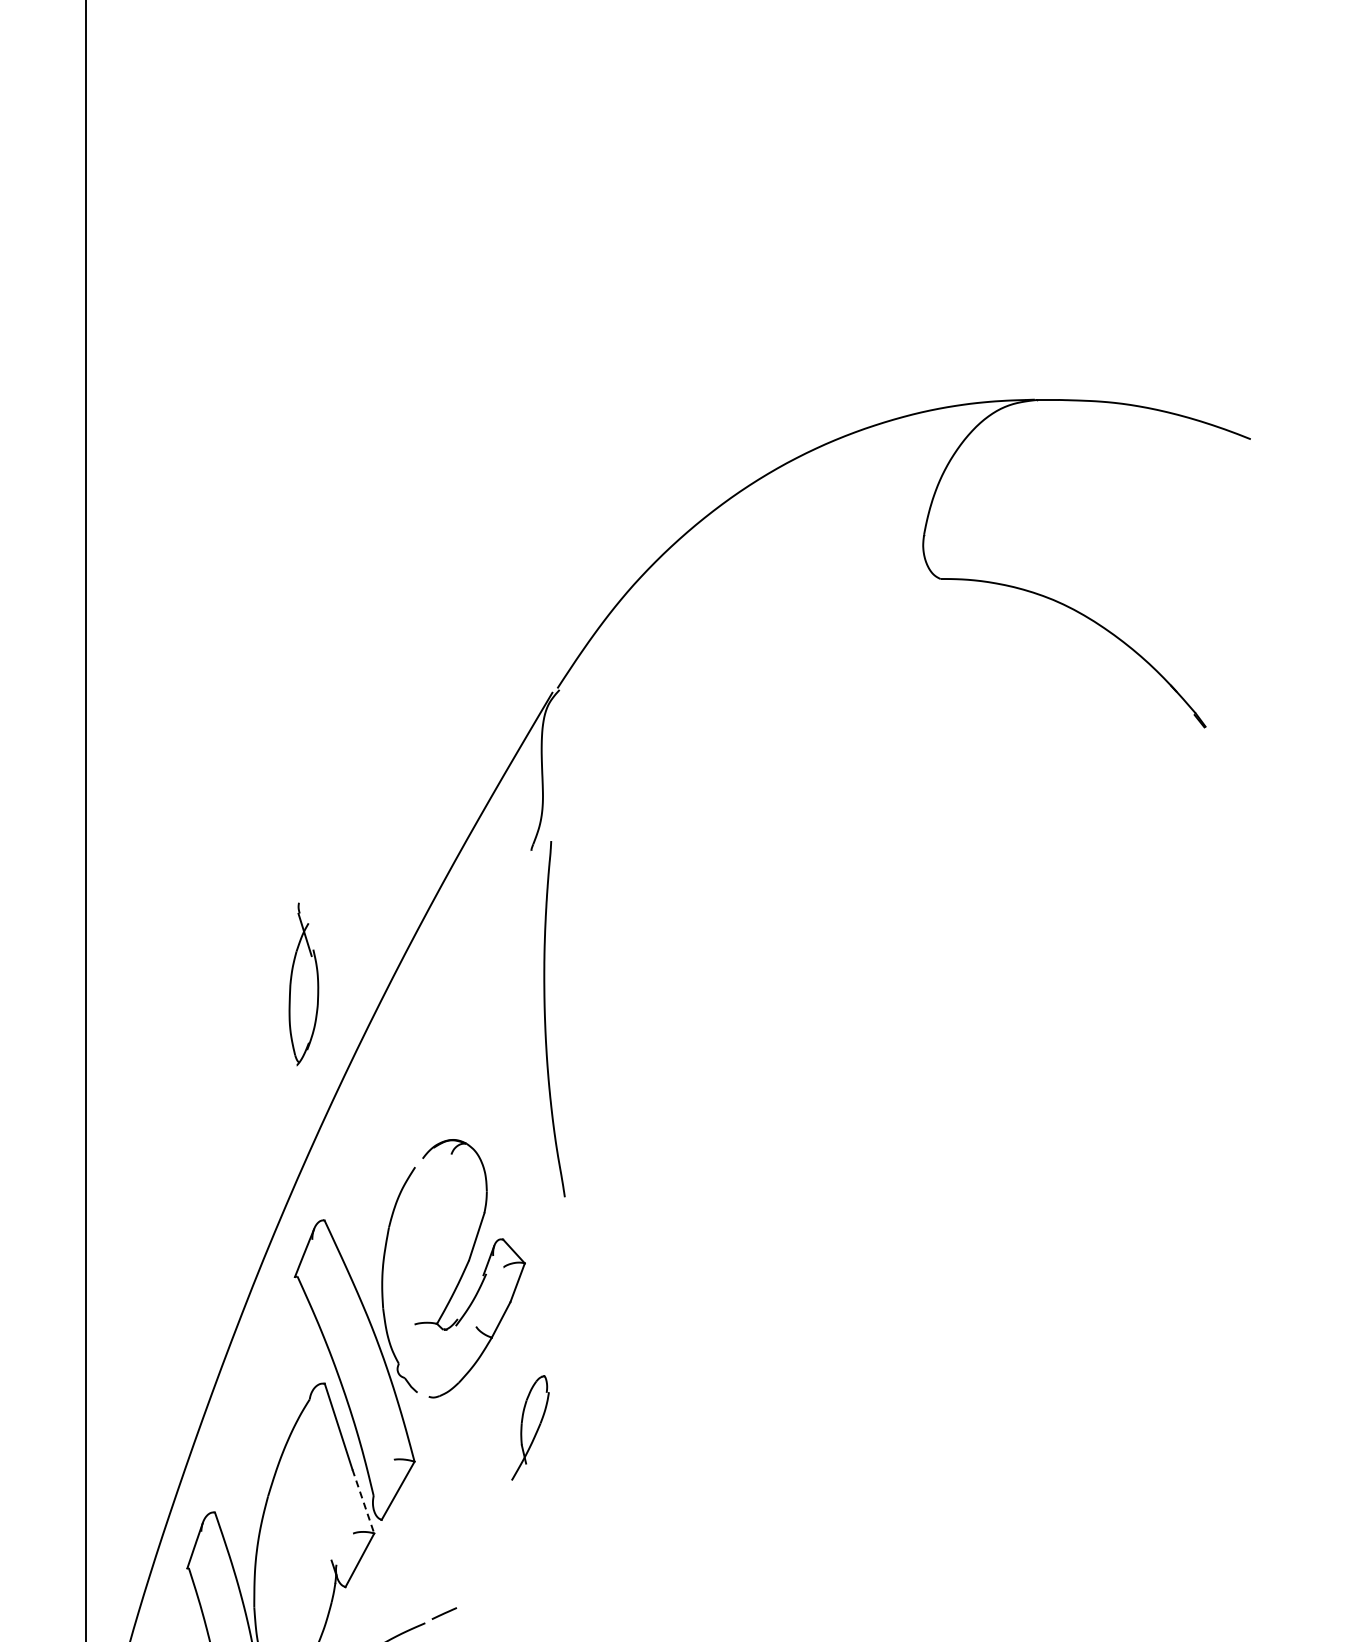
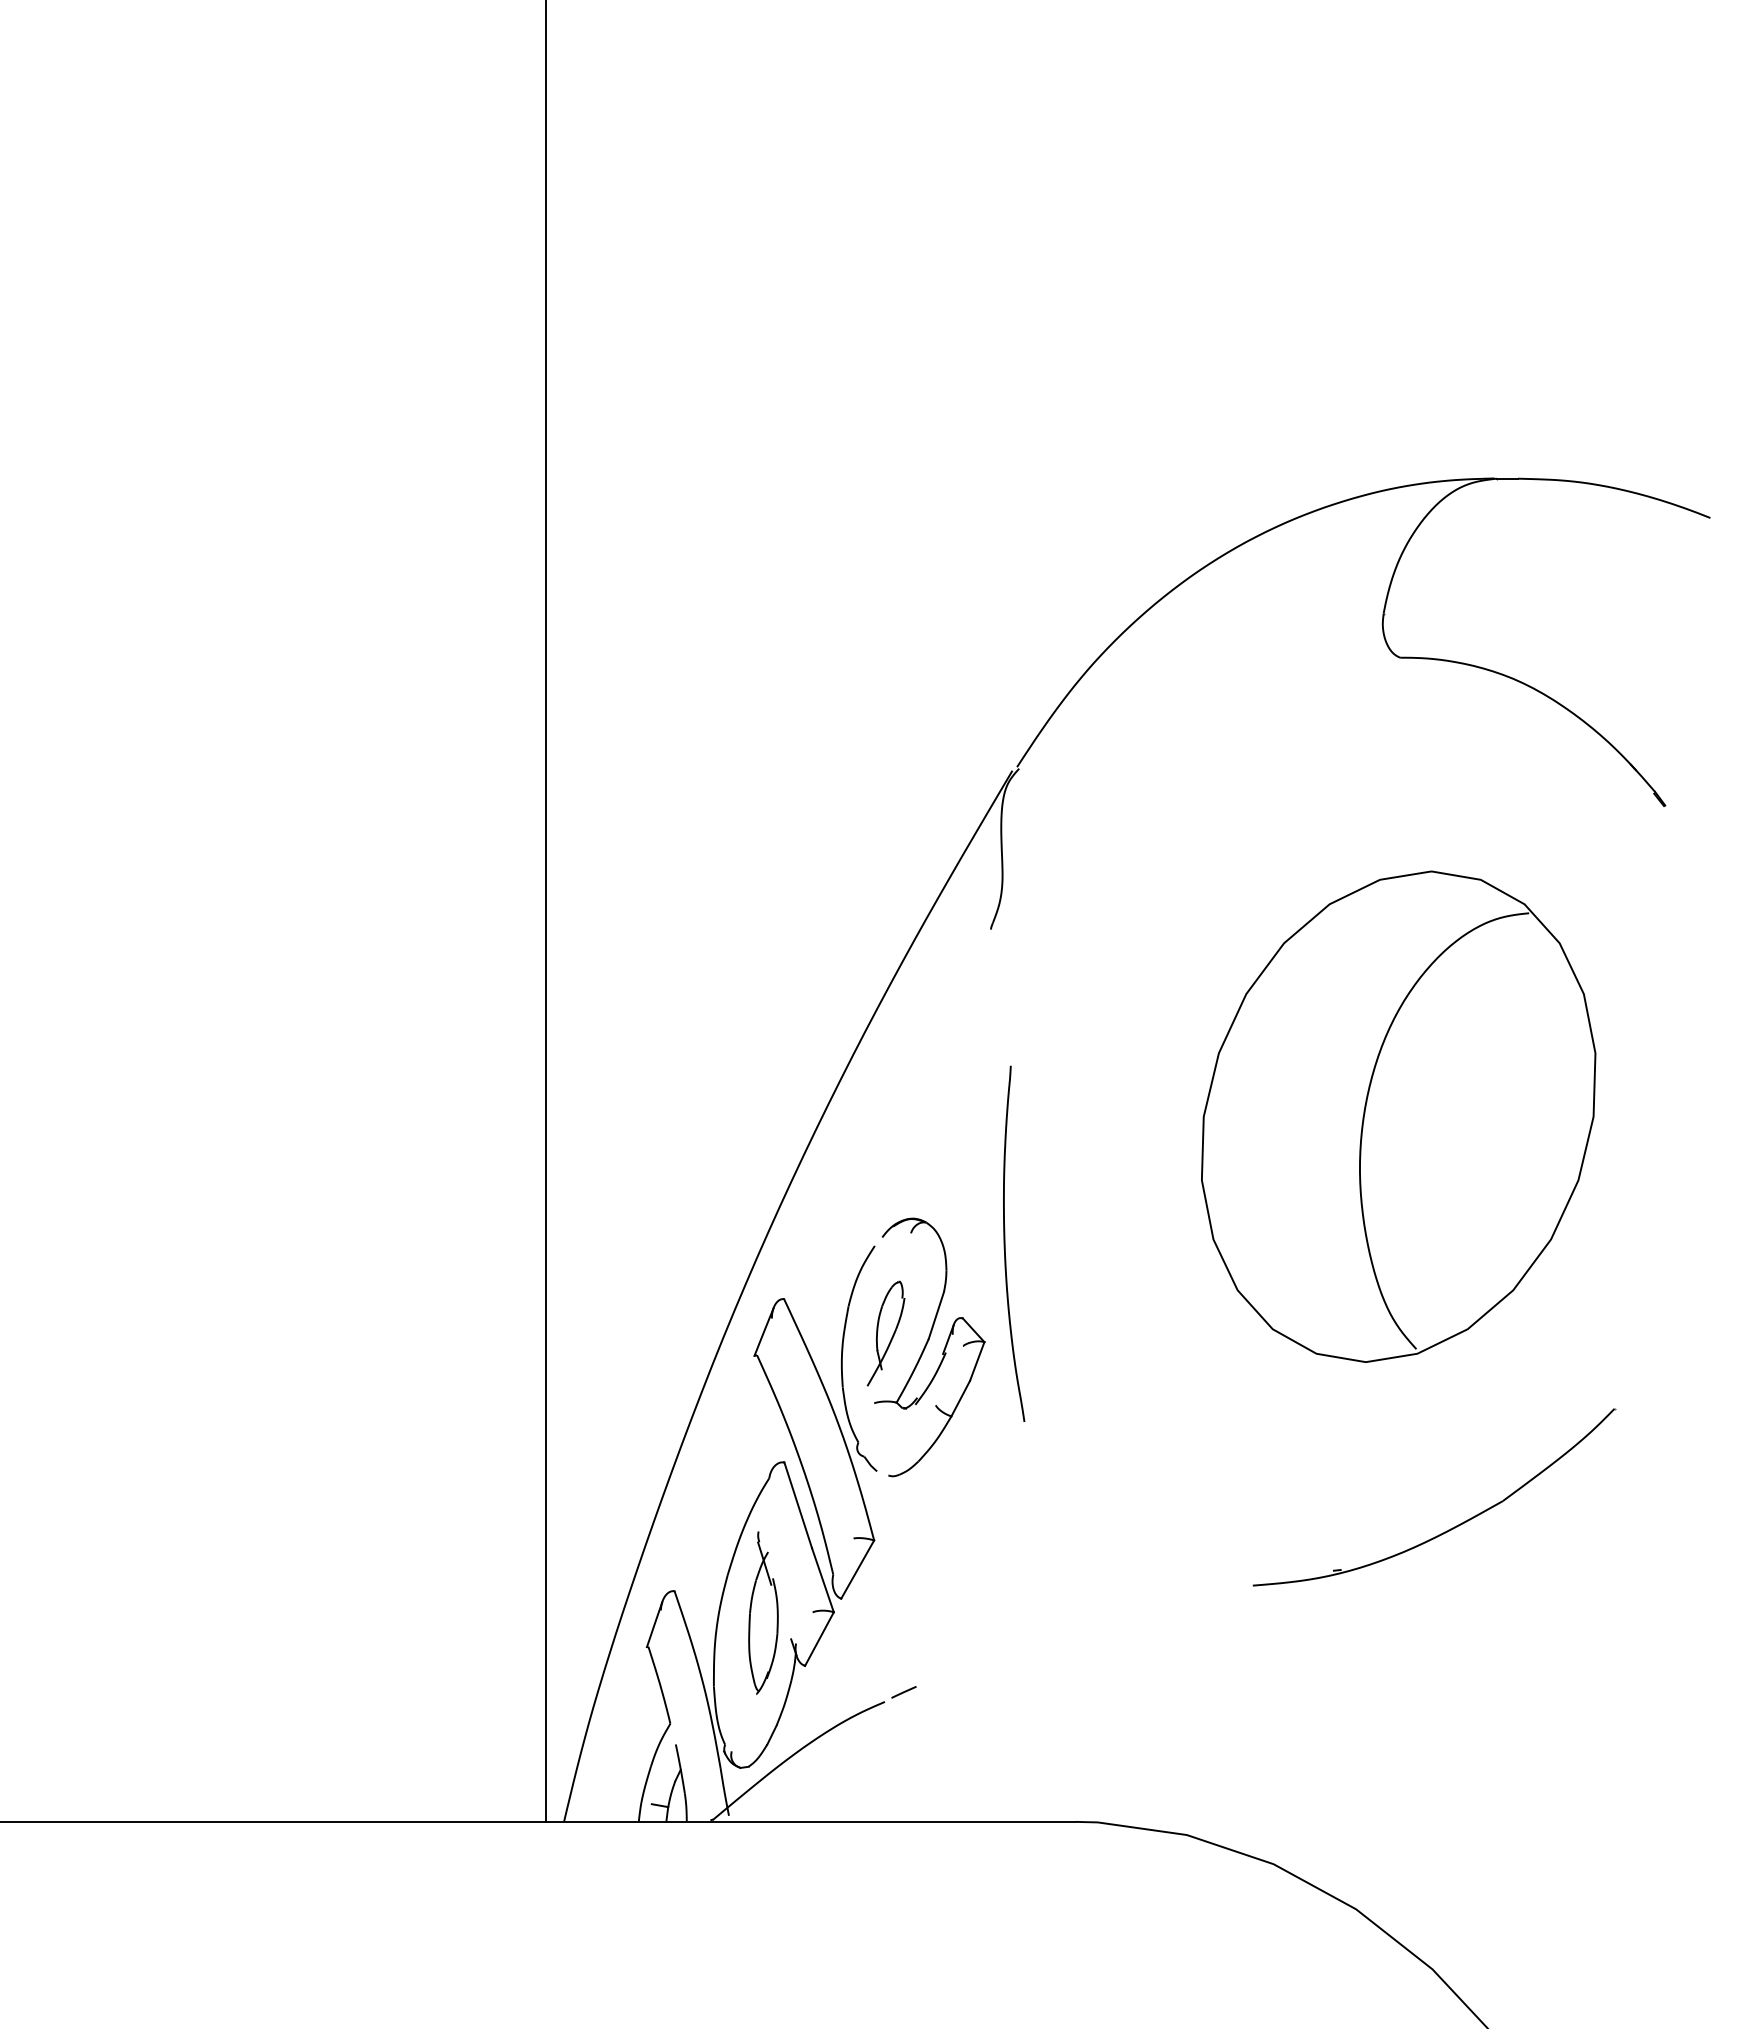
part: (303, 983) -> (763, 1612), moved
curve: (545, 1018) -> (1005, 1243), moved
part: (938, 1037) -> (1398, 1116), added
part: (529, 1427) -> (885, 1333), moved
part: (990, 1449) -> (1450, 1528), added
line: (362, 1501) -> (822, 1580), dashed -> solid

